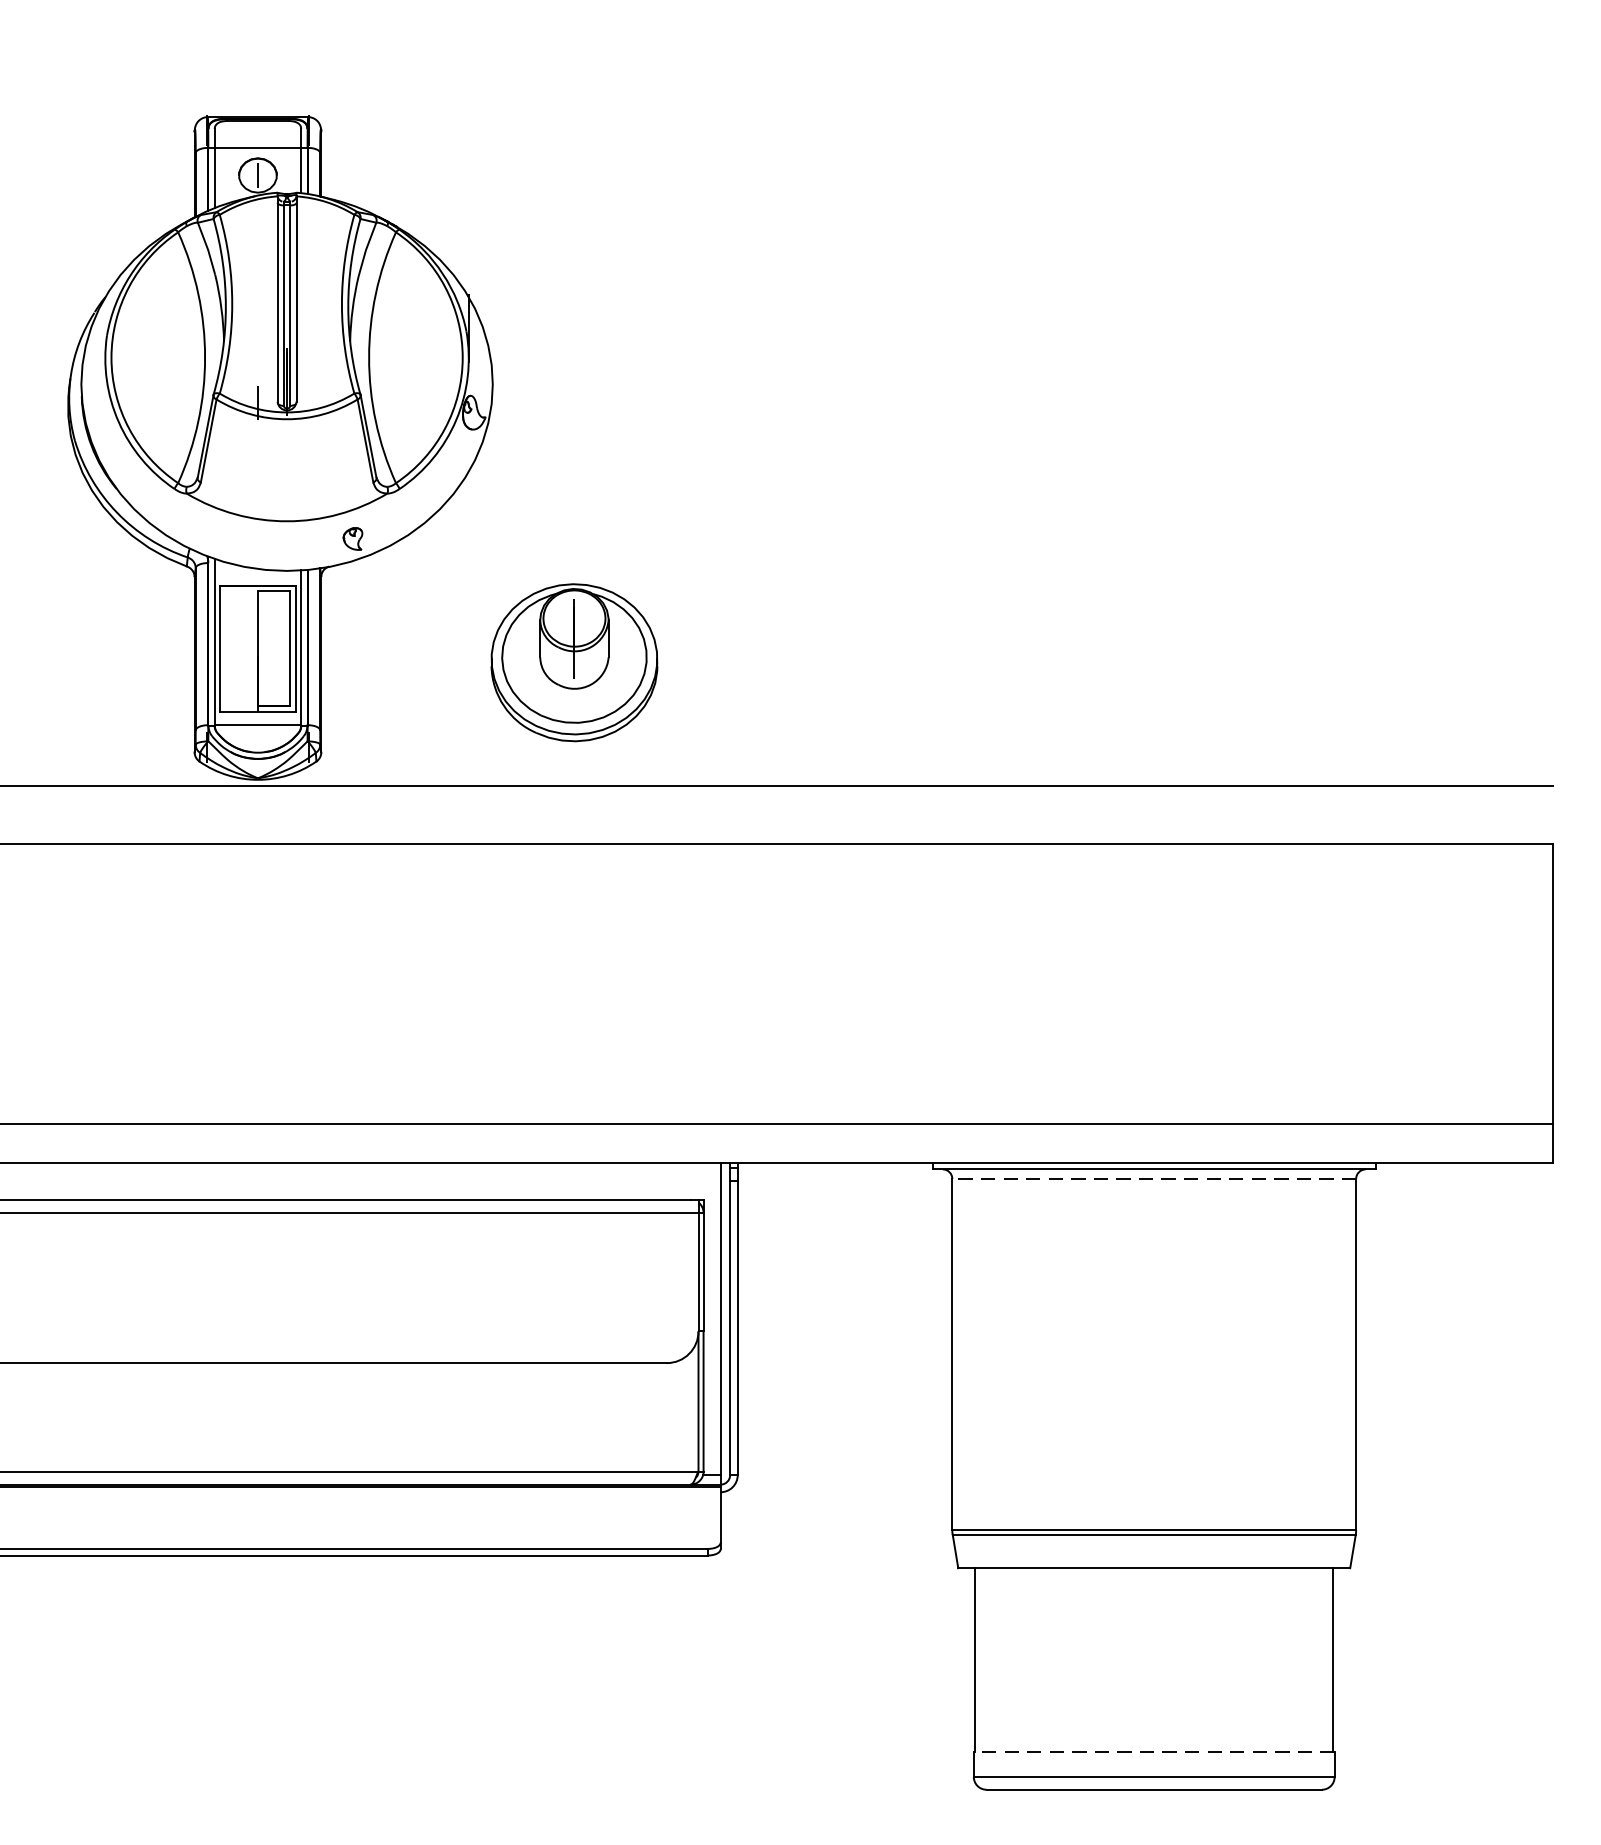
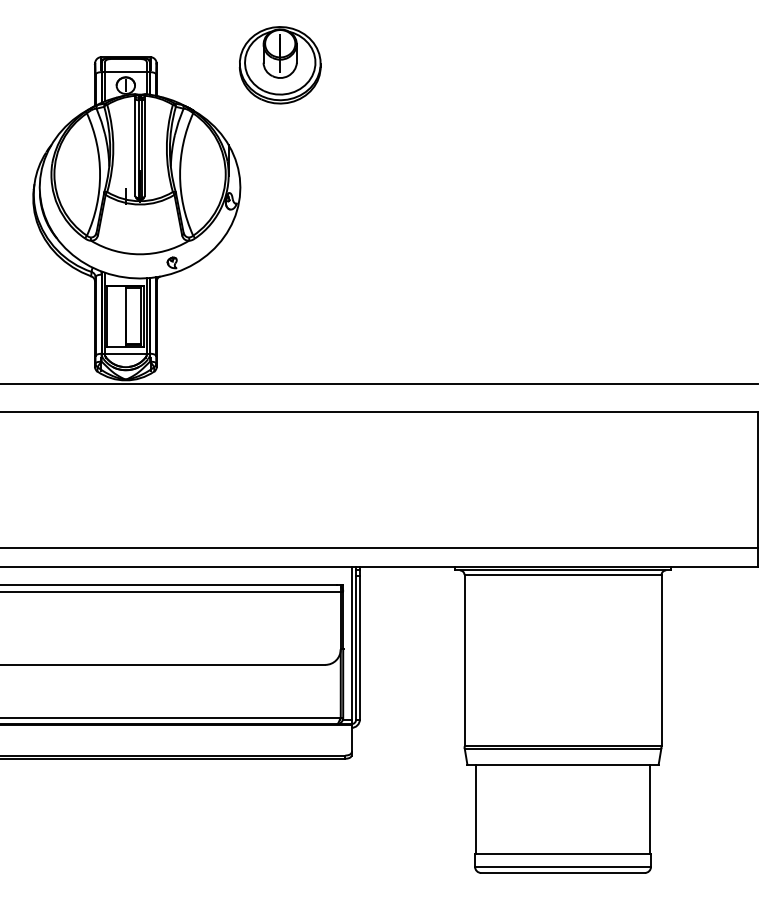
part: (572, 663) -> (279, 65), moved
line: (1153, 1179) -> (562, 575), dashed -> solid
line: (1155, 1751) -> (563, 854), dashed -> solid

